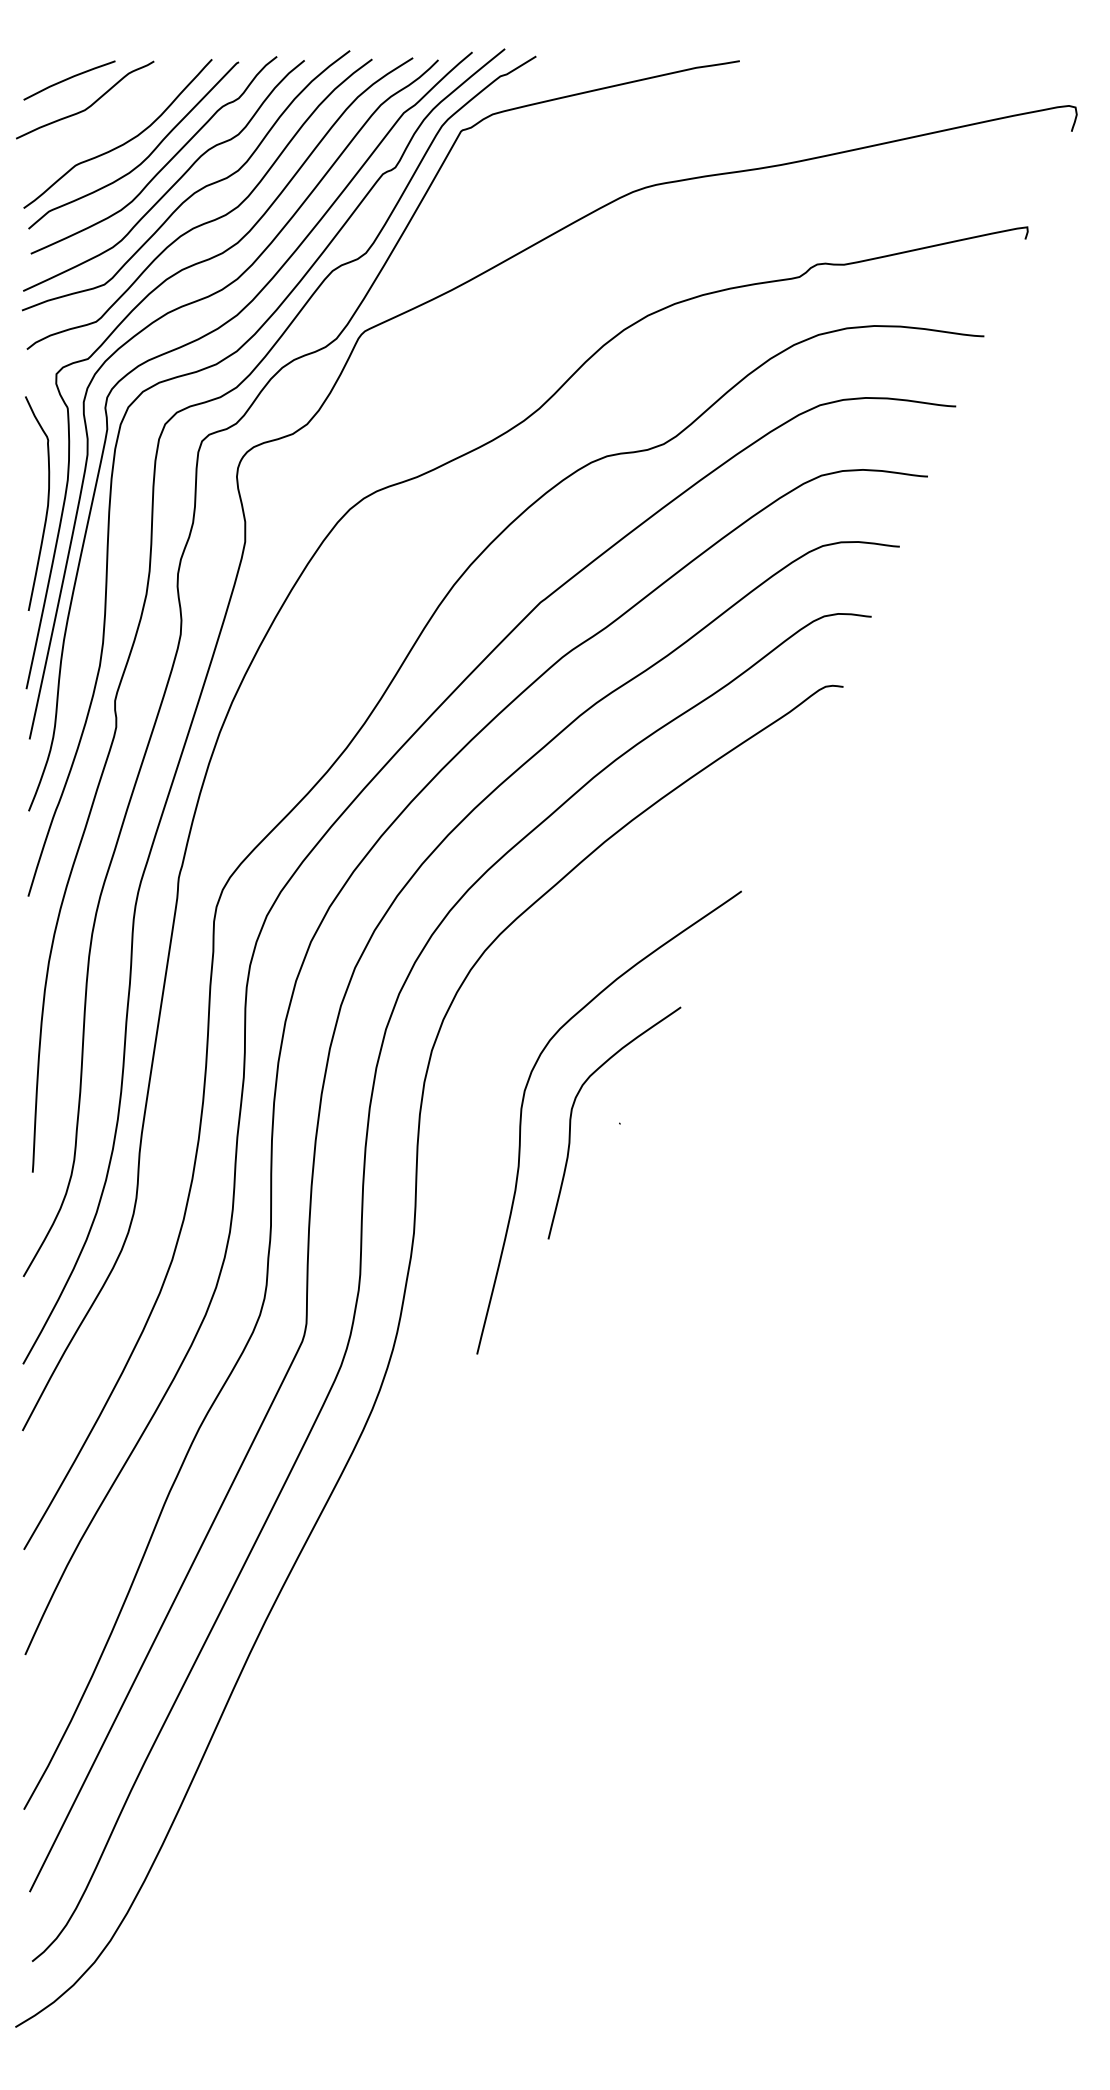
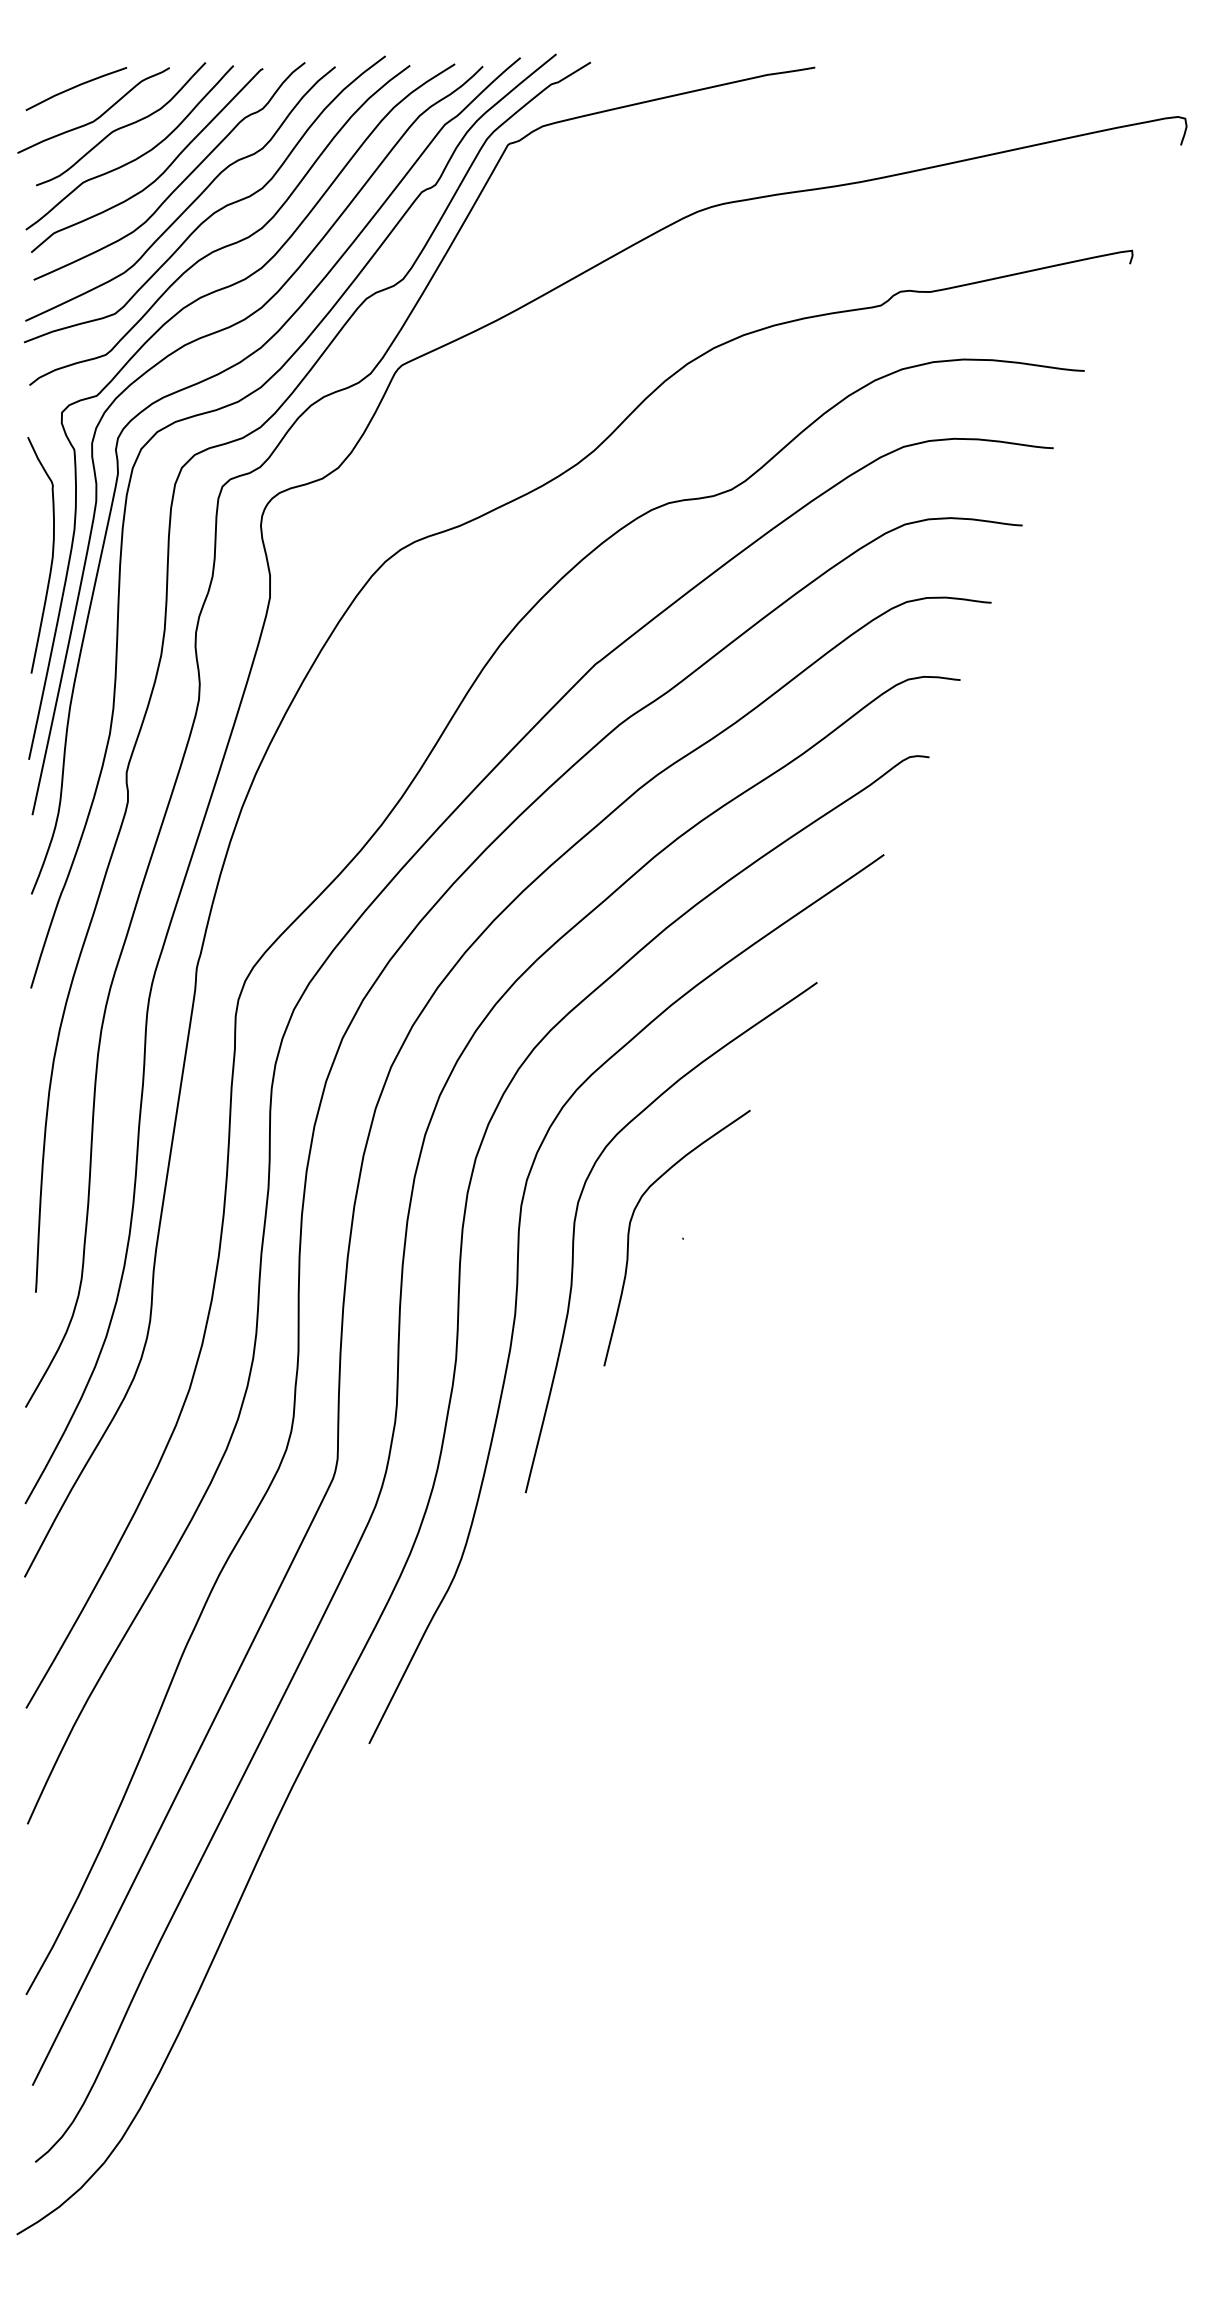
curve: (110, 114) -> (121, 126), added
curve: (470, 1169) -> (518, 1289), added

